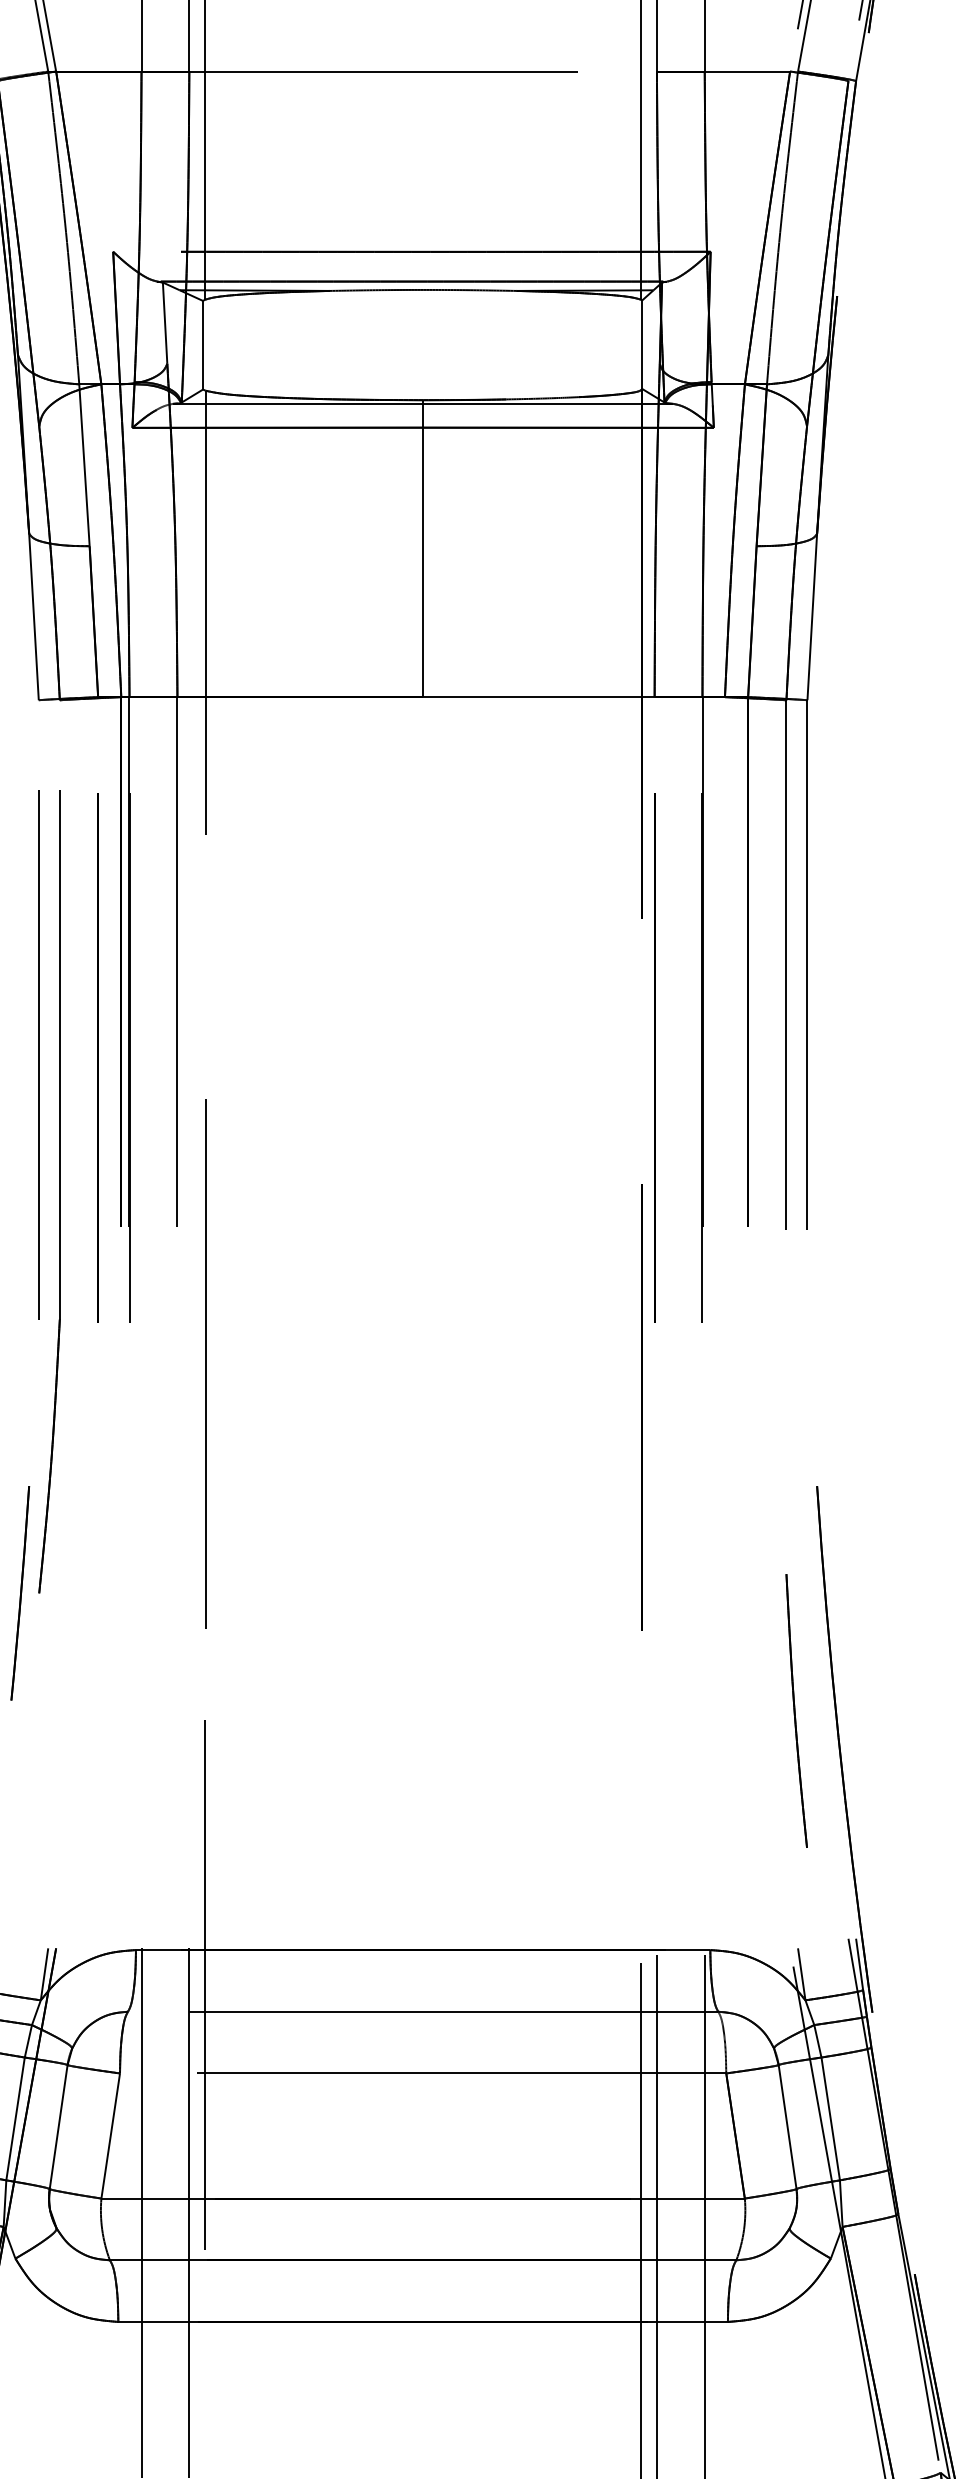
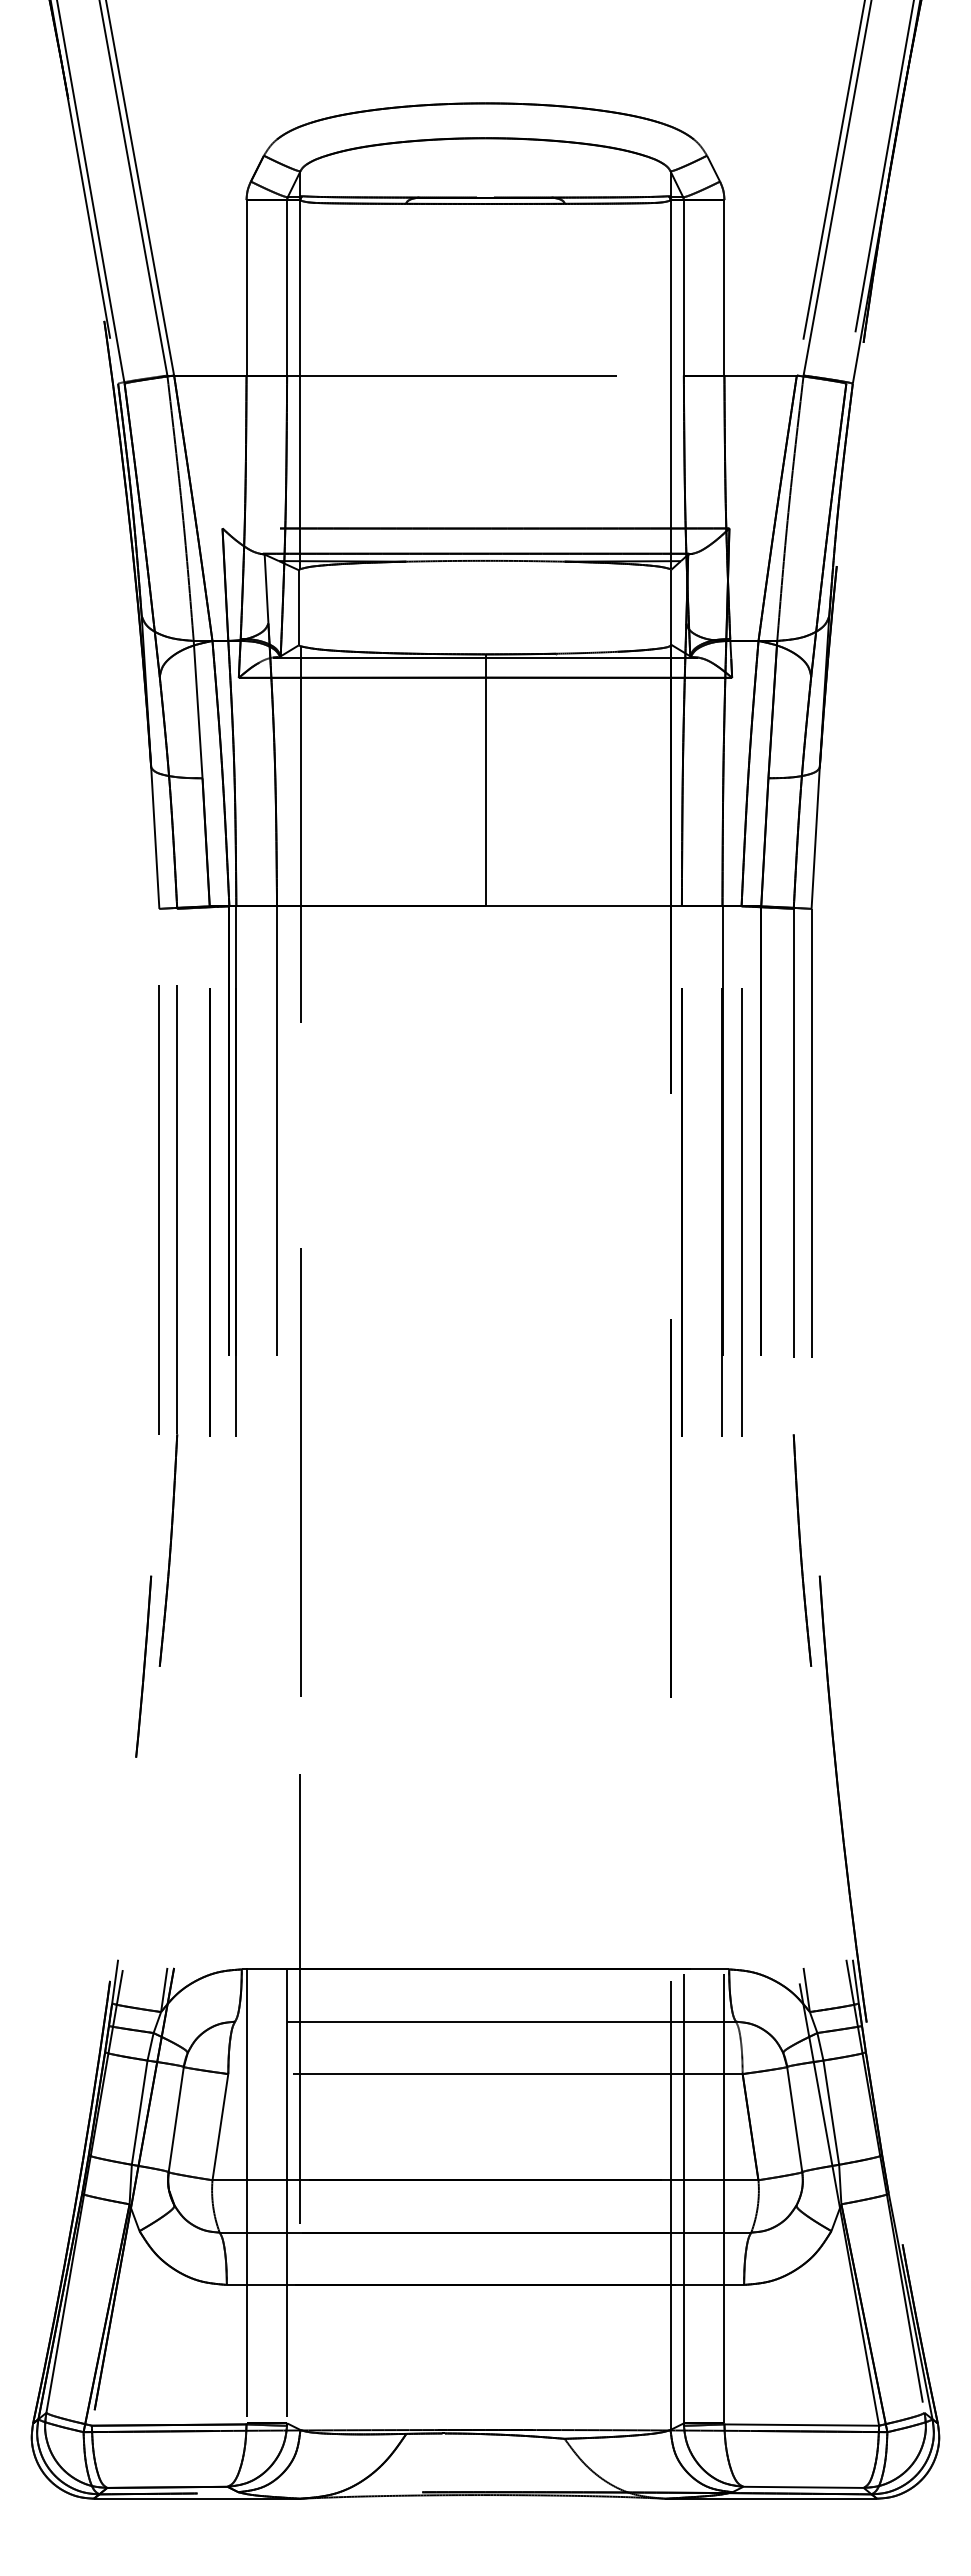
line: (724, 1057) -> (741, 1212), added
part: (796, 1710) -> (802, 1550), moved

